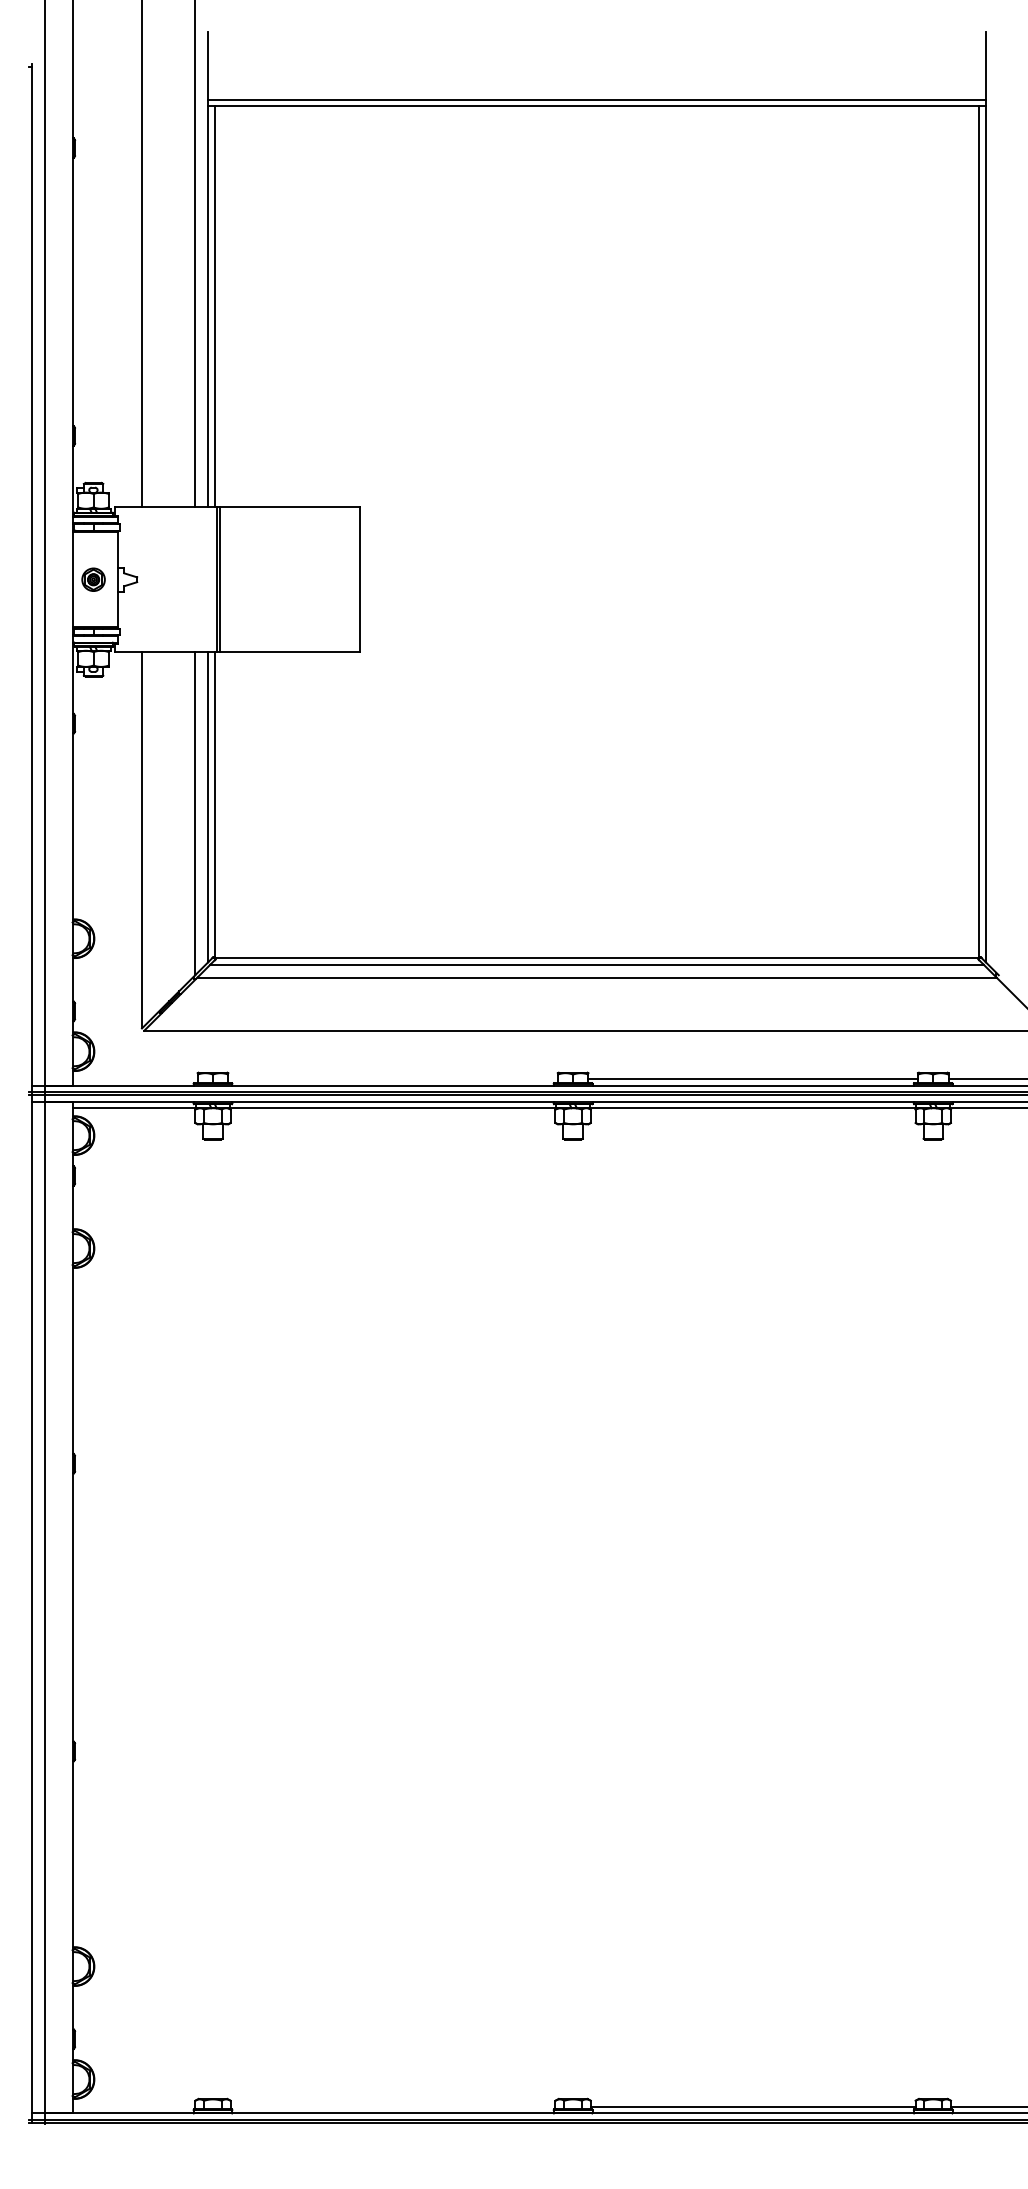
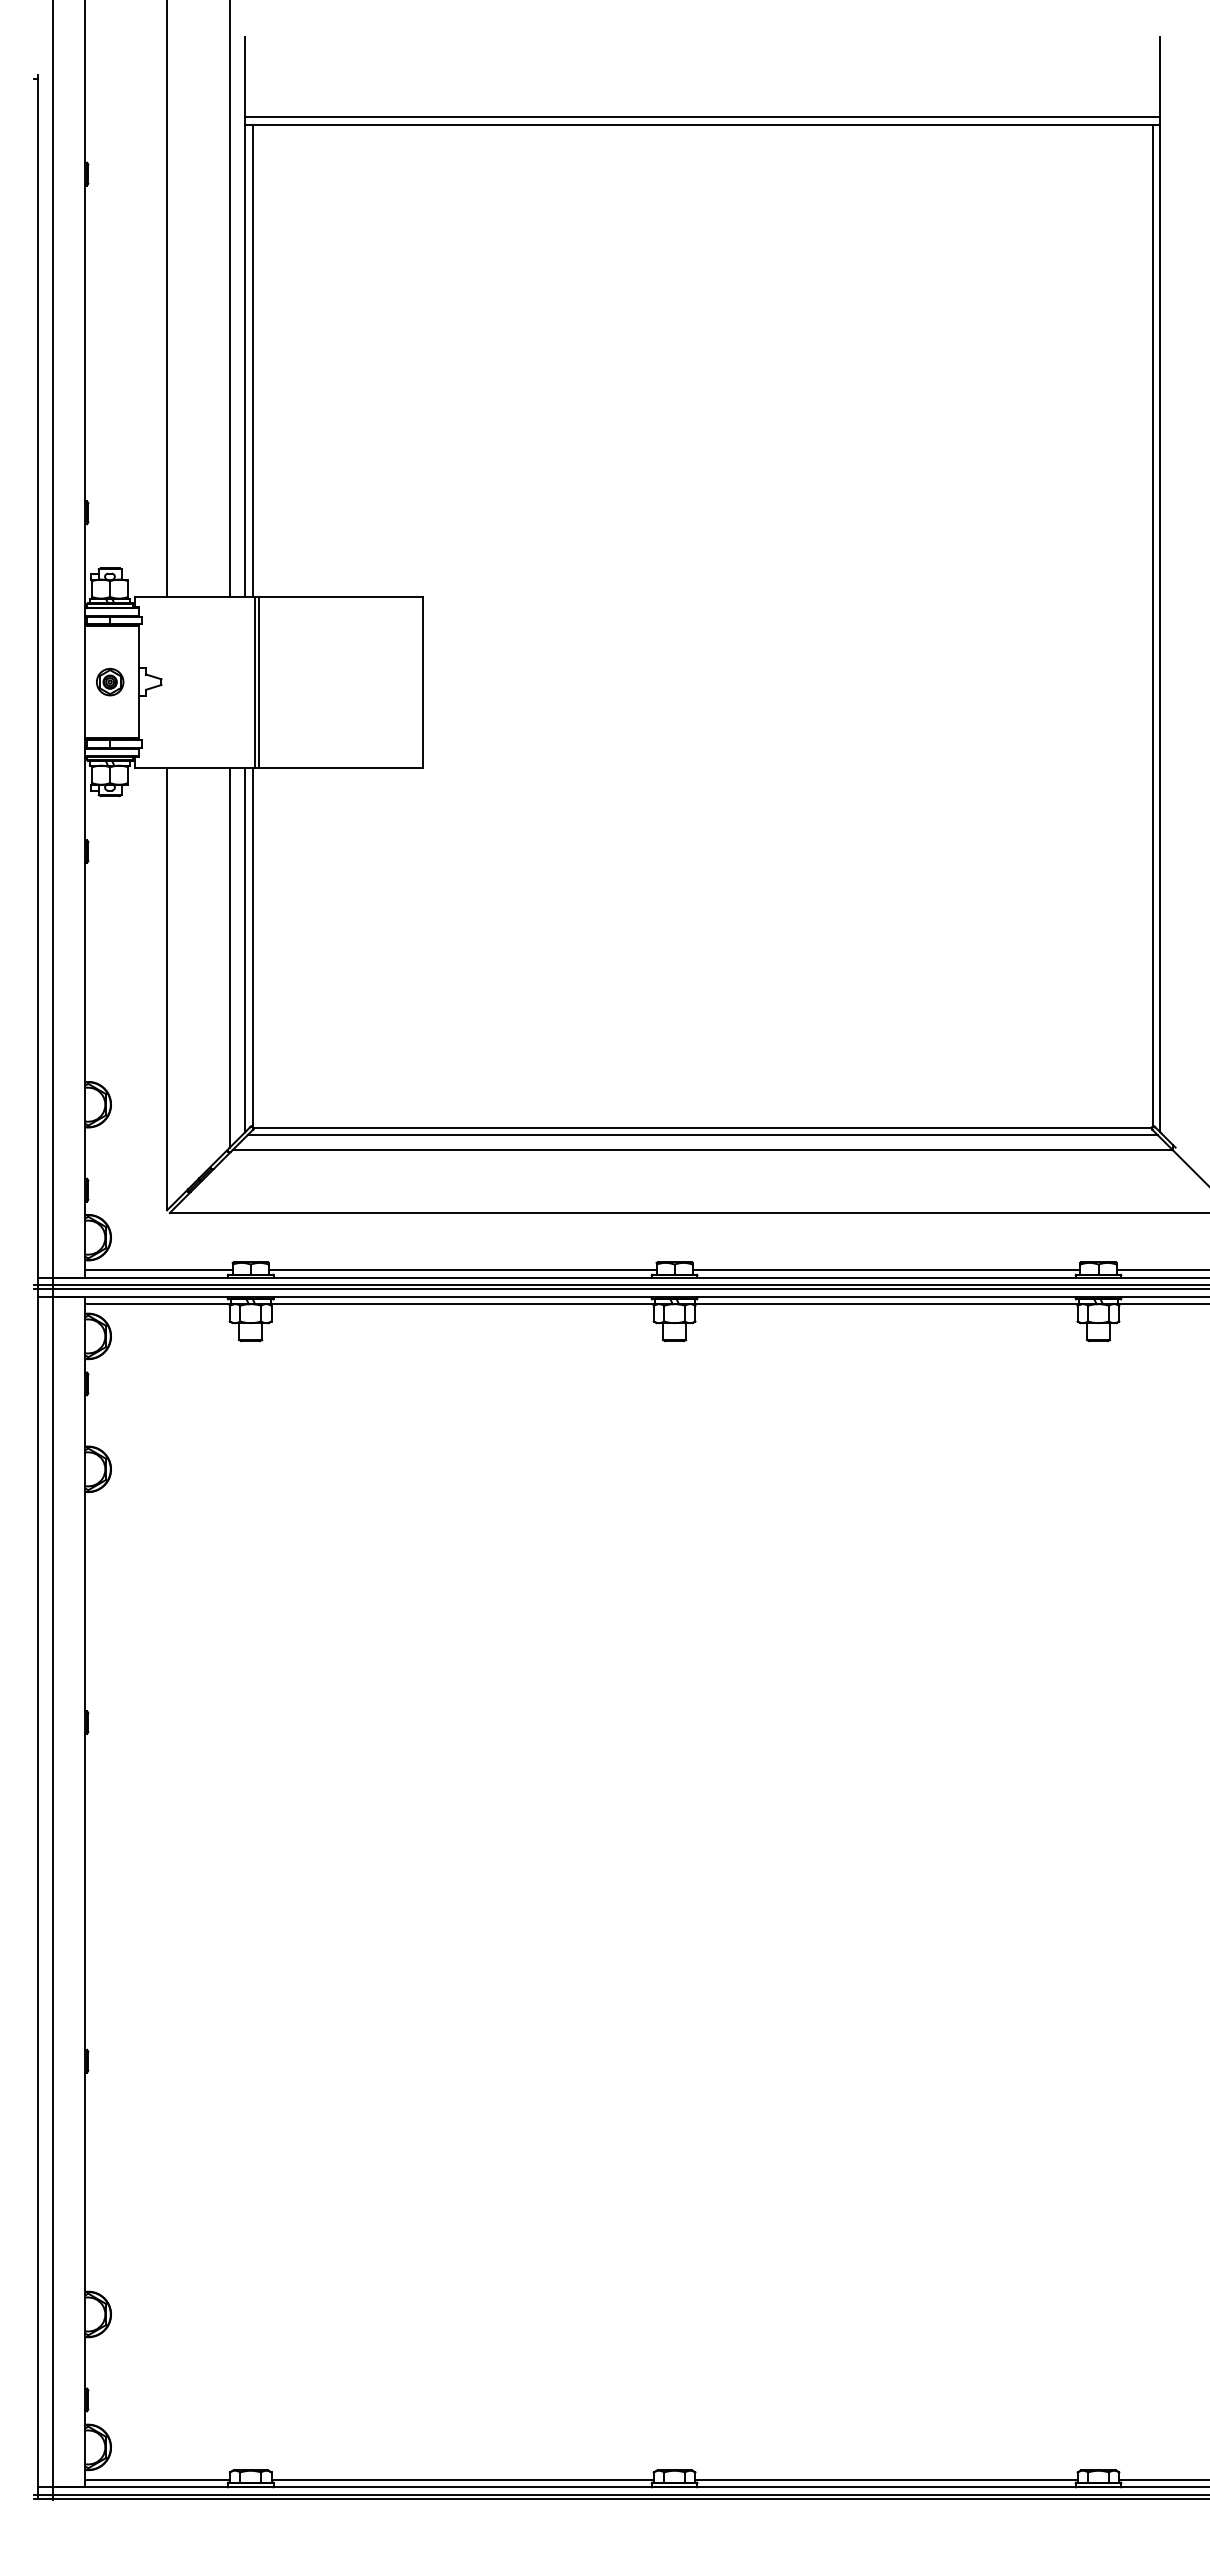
line: (134, 1078) -> (158, 1269), added
line: (392, 1078) -> (462, 1269), added
line: (133, 2106) -> (157, 2479), added
line: (392, 2106) -> (462, 2479), added

